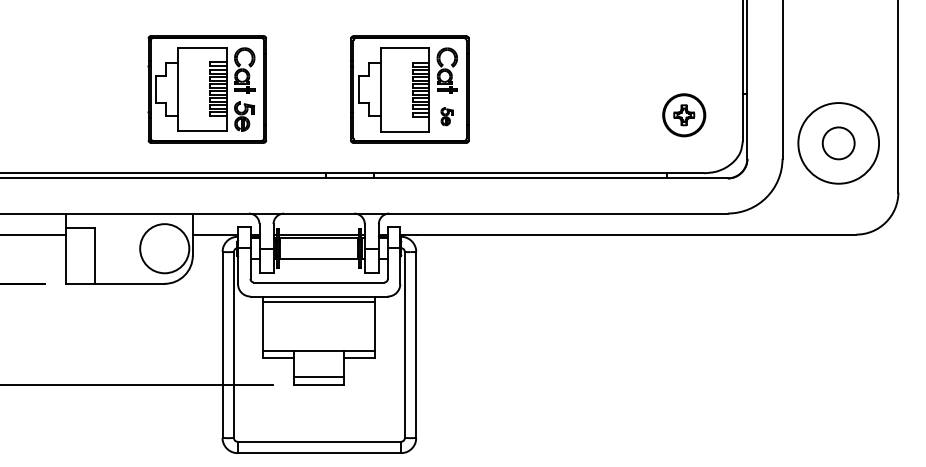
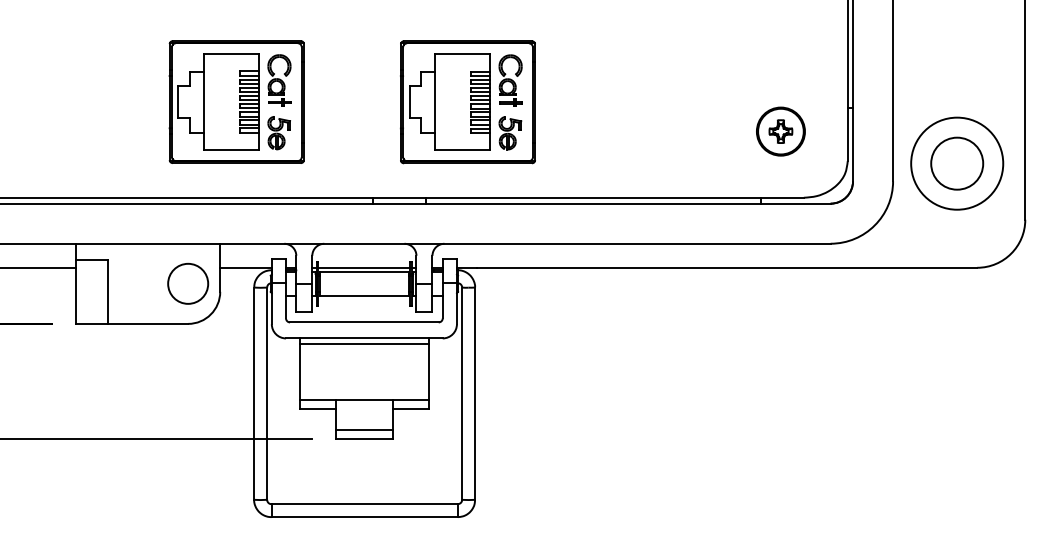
part: (447, 116) -> (510, 133), size x1.67
circle: (838, 143) -> (957, 163), size x1.43
circle: (165, 248) -> (188, 283), size x0.71

